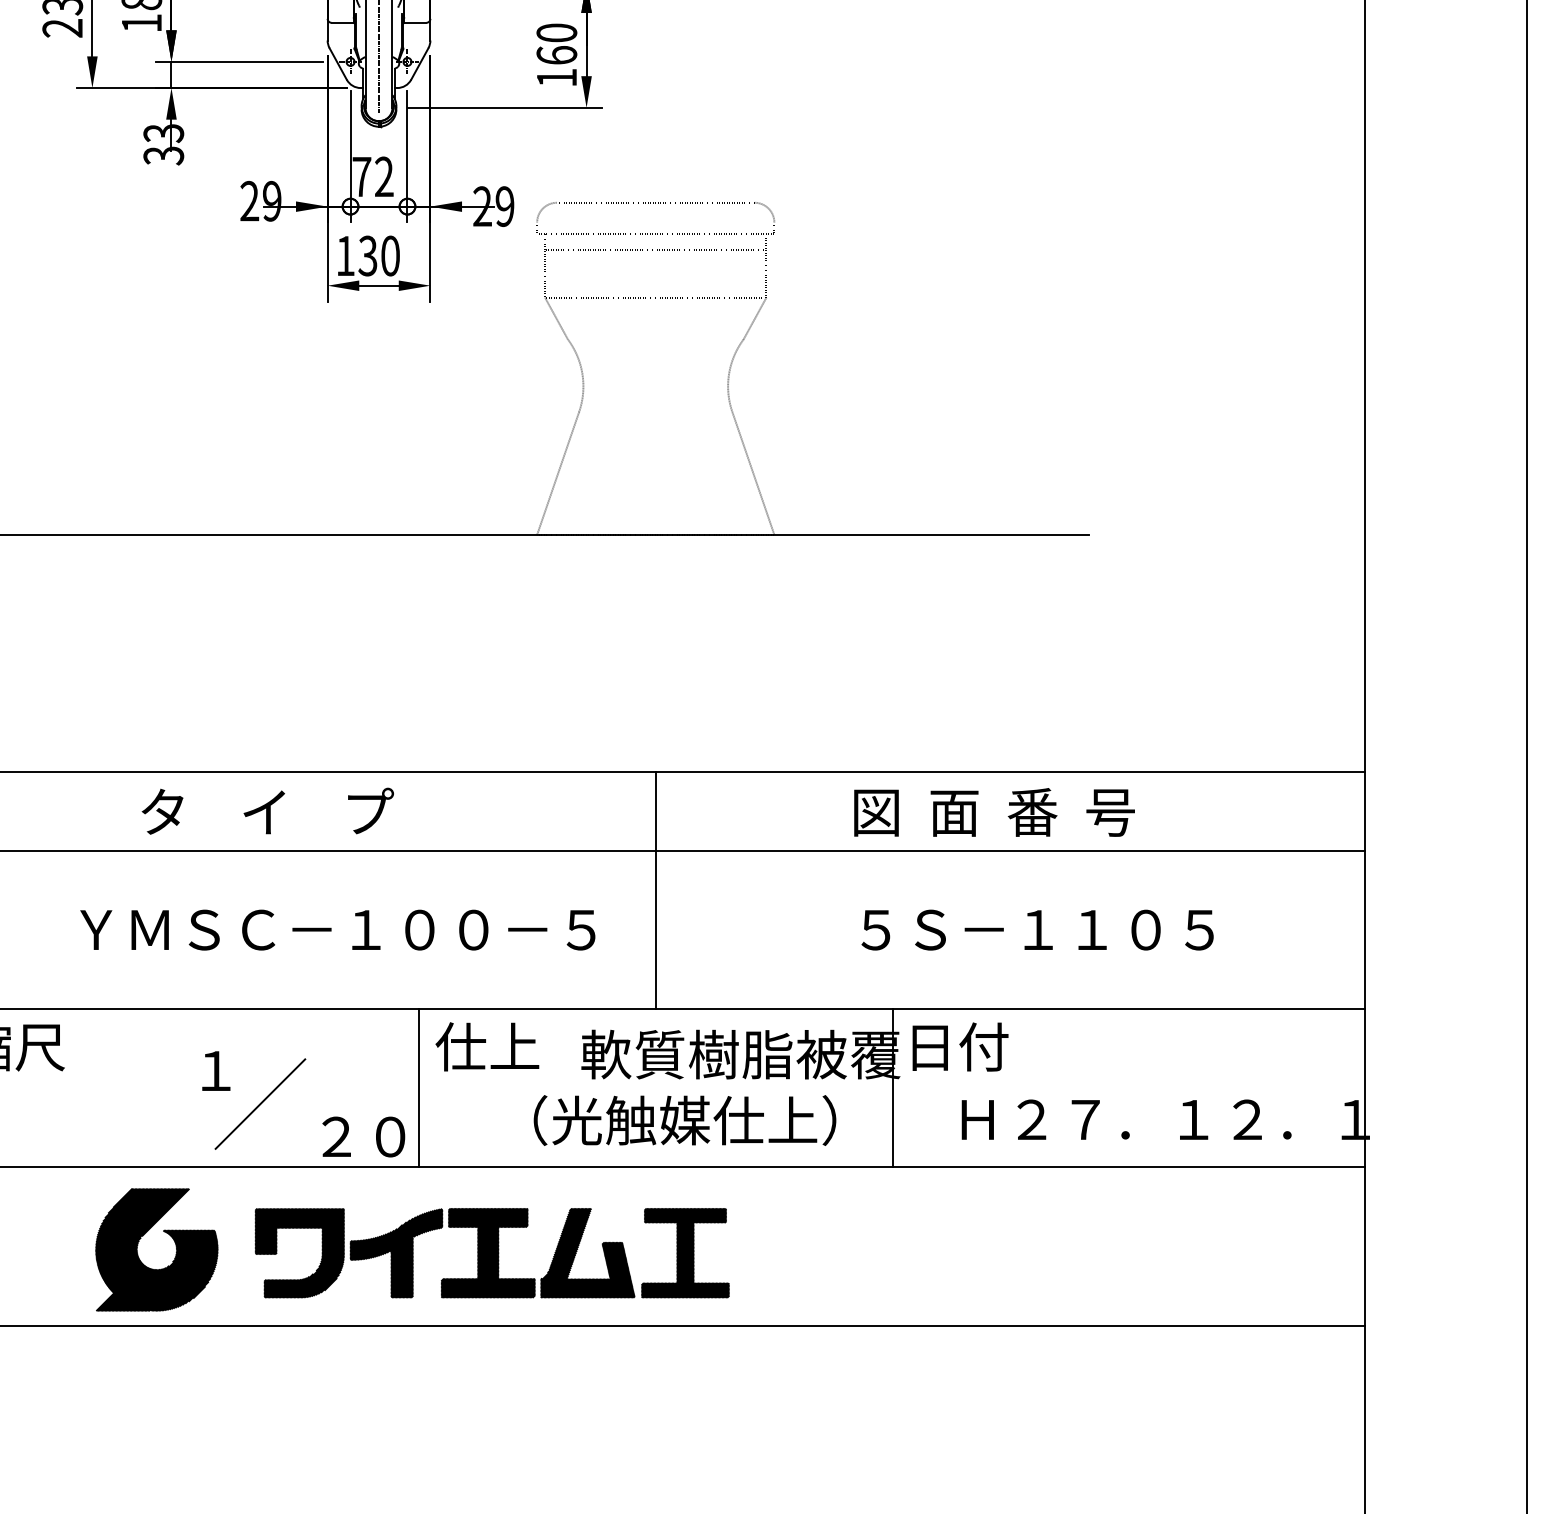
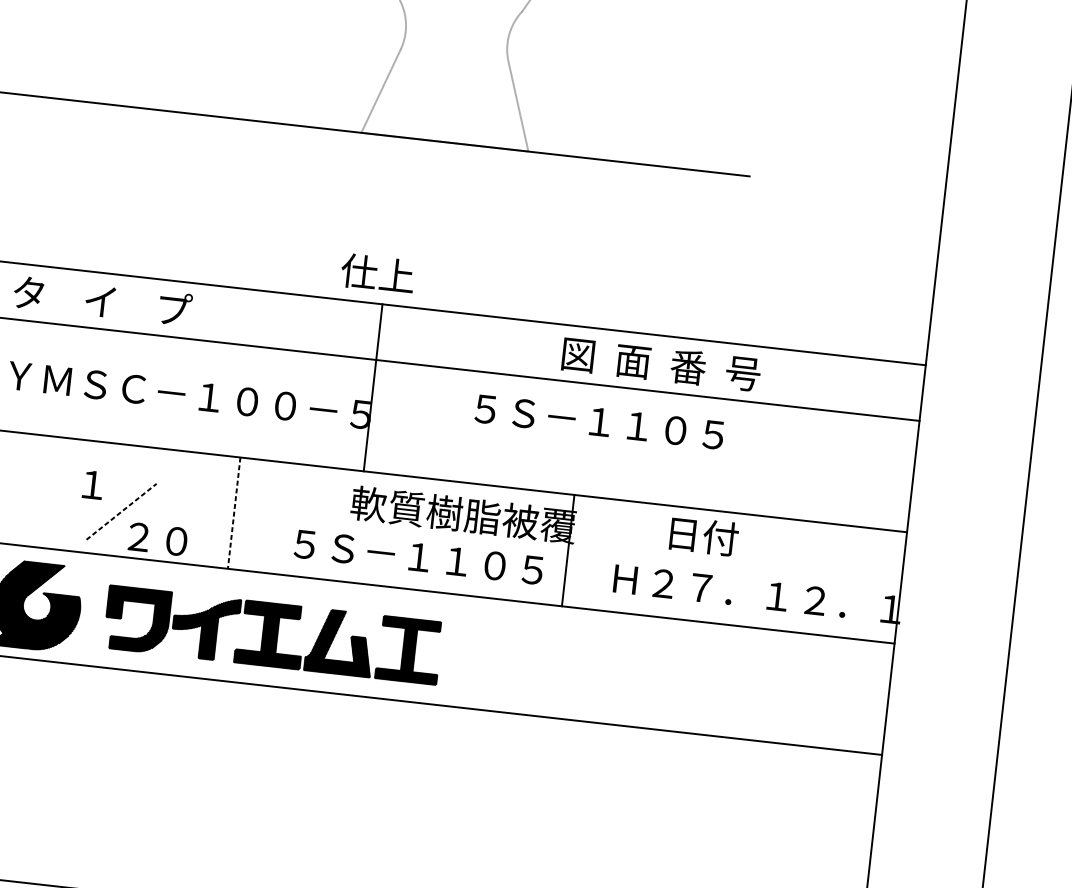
text: (267, 810) -> (102, 300), moved
line: (655, 890) -> (372, 387), moved
text: (1037, 929) -> (599, 421), moved
text: (487, 1046) -> (377, 273), moved
text: (960, 1046) -> (704, 536), moved
line: (418, 1088) -> (234, 513), solid -> dashed
line: (260, 1103) -> (121, 511), solid -> dashed
text: (684, 1120) -> (418, 556), （光触媒仕上） -> ５Ｓ－１１０５
text: (363, 1136) -> (157, 538), moved

